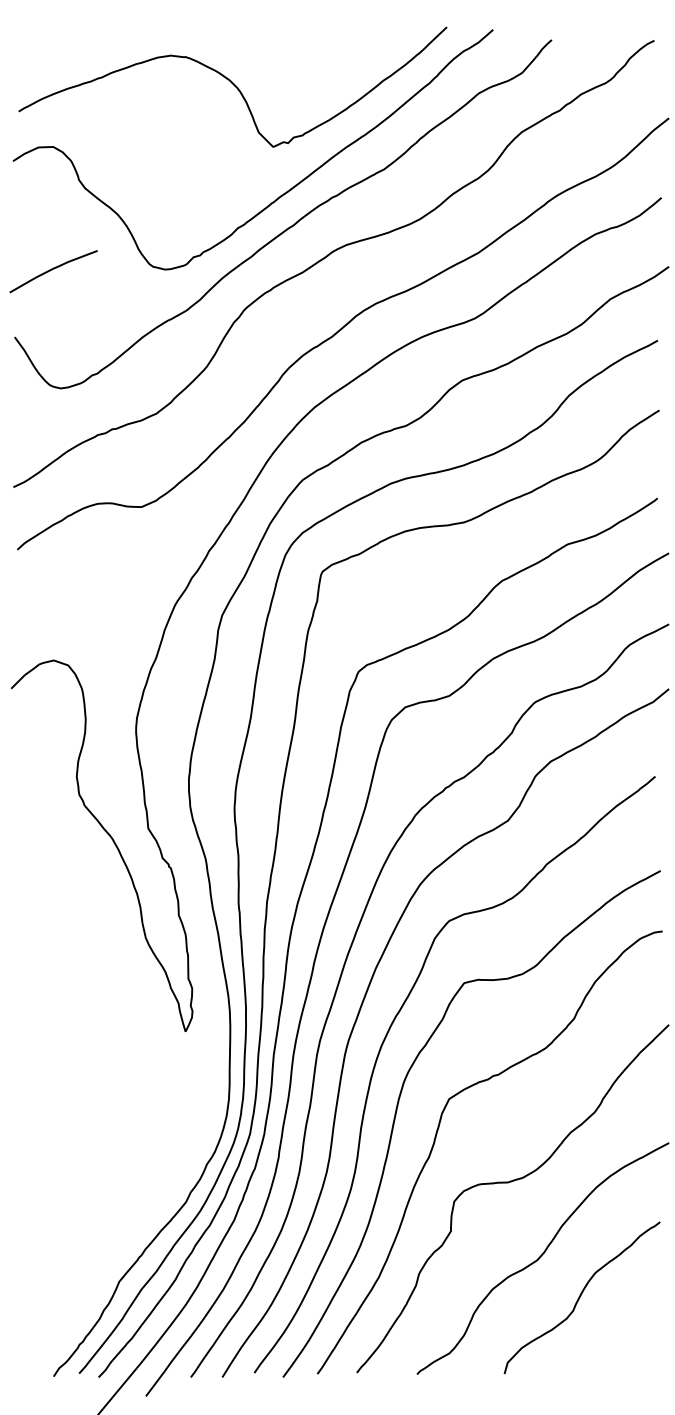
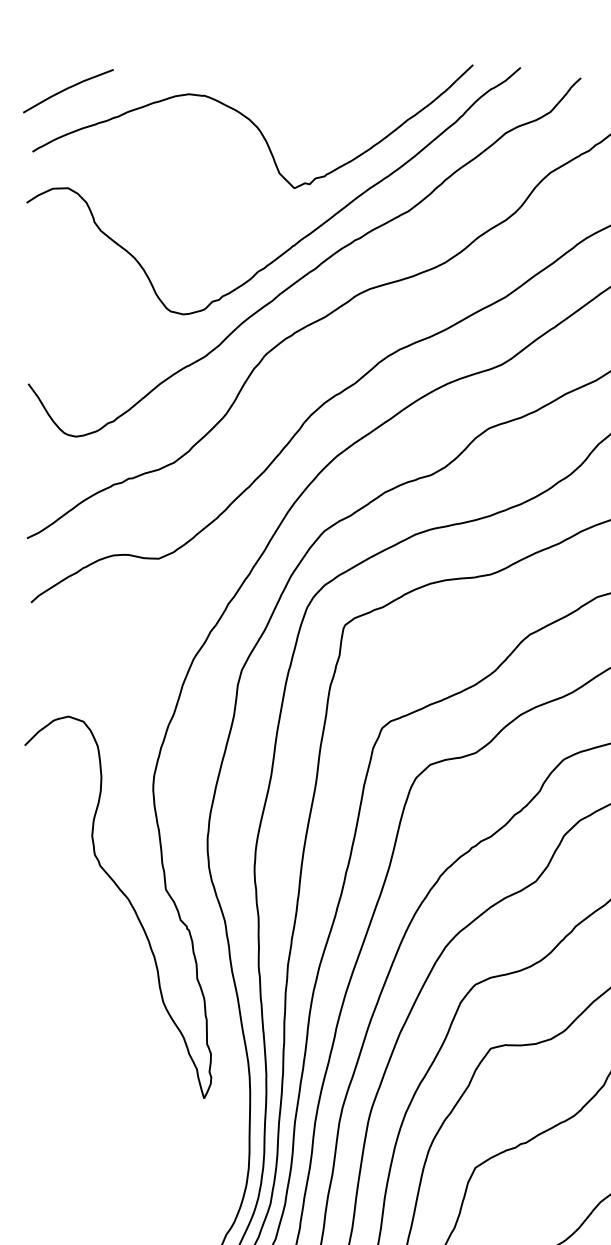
curve: (52, 270) -> (67, 89), moved

